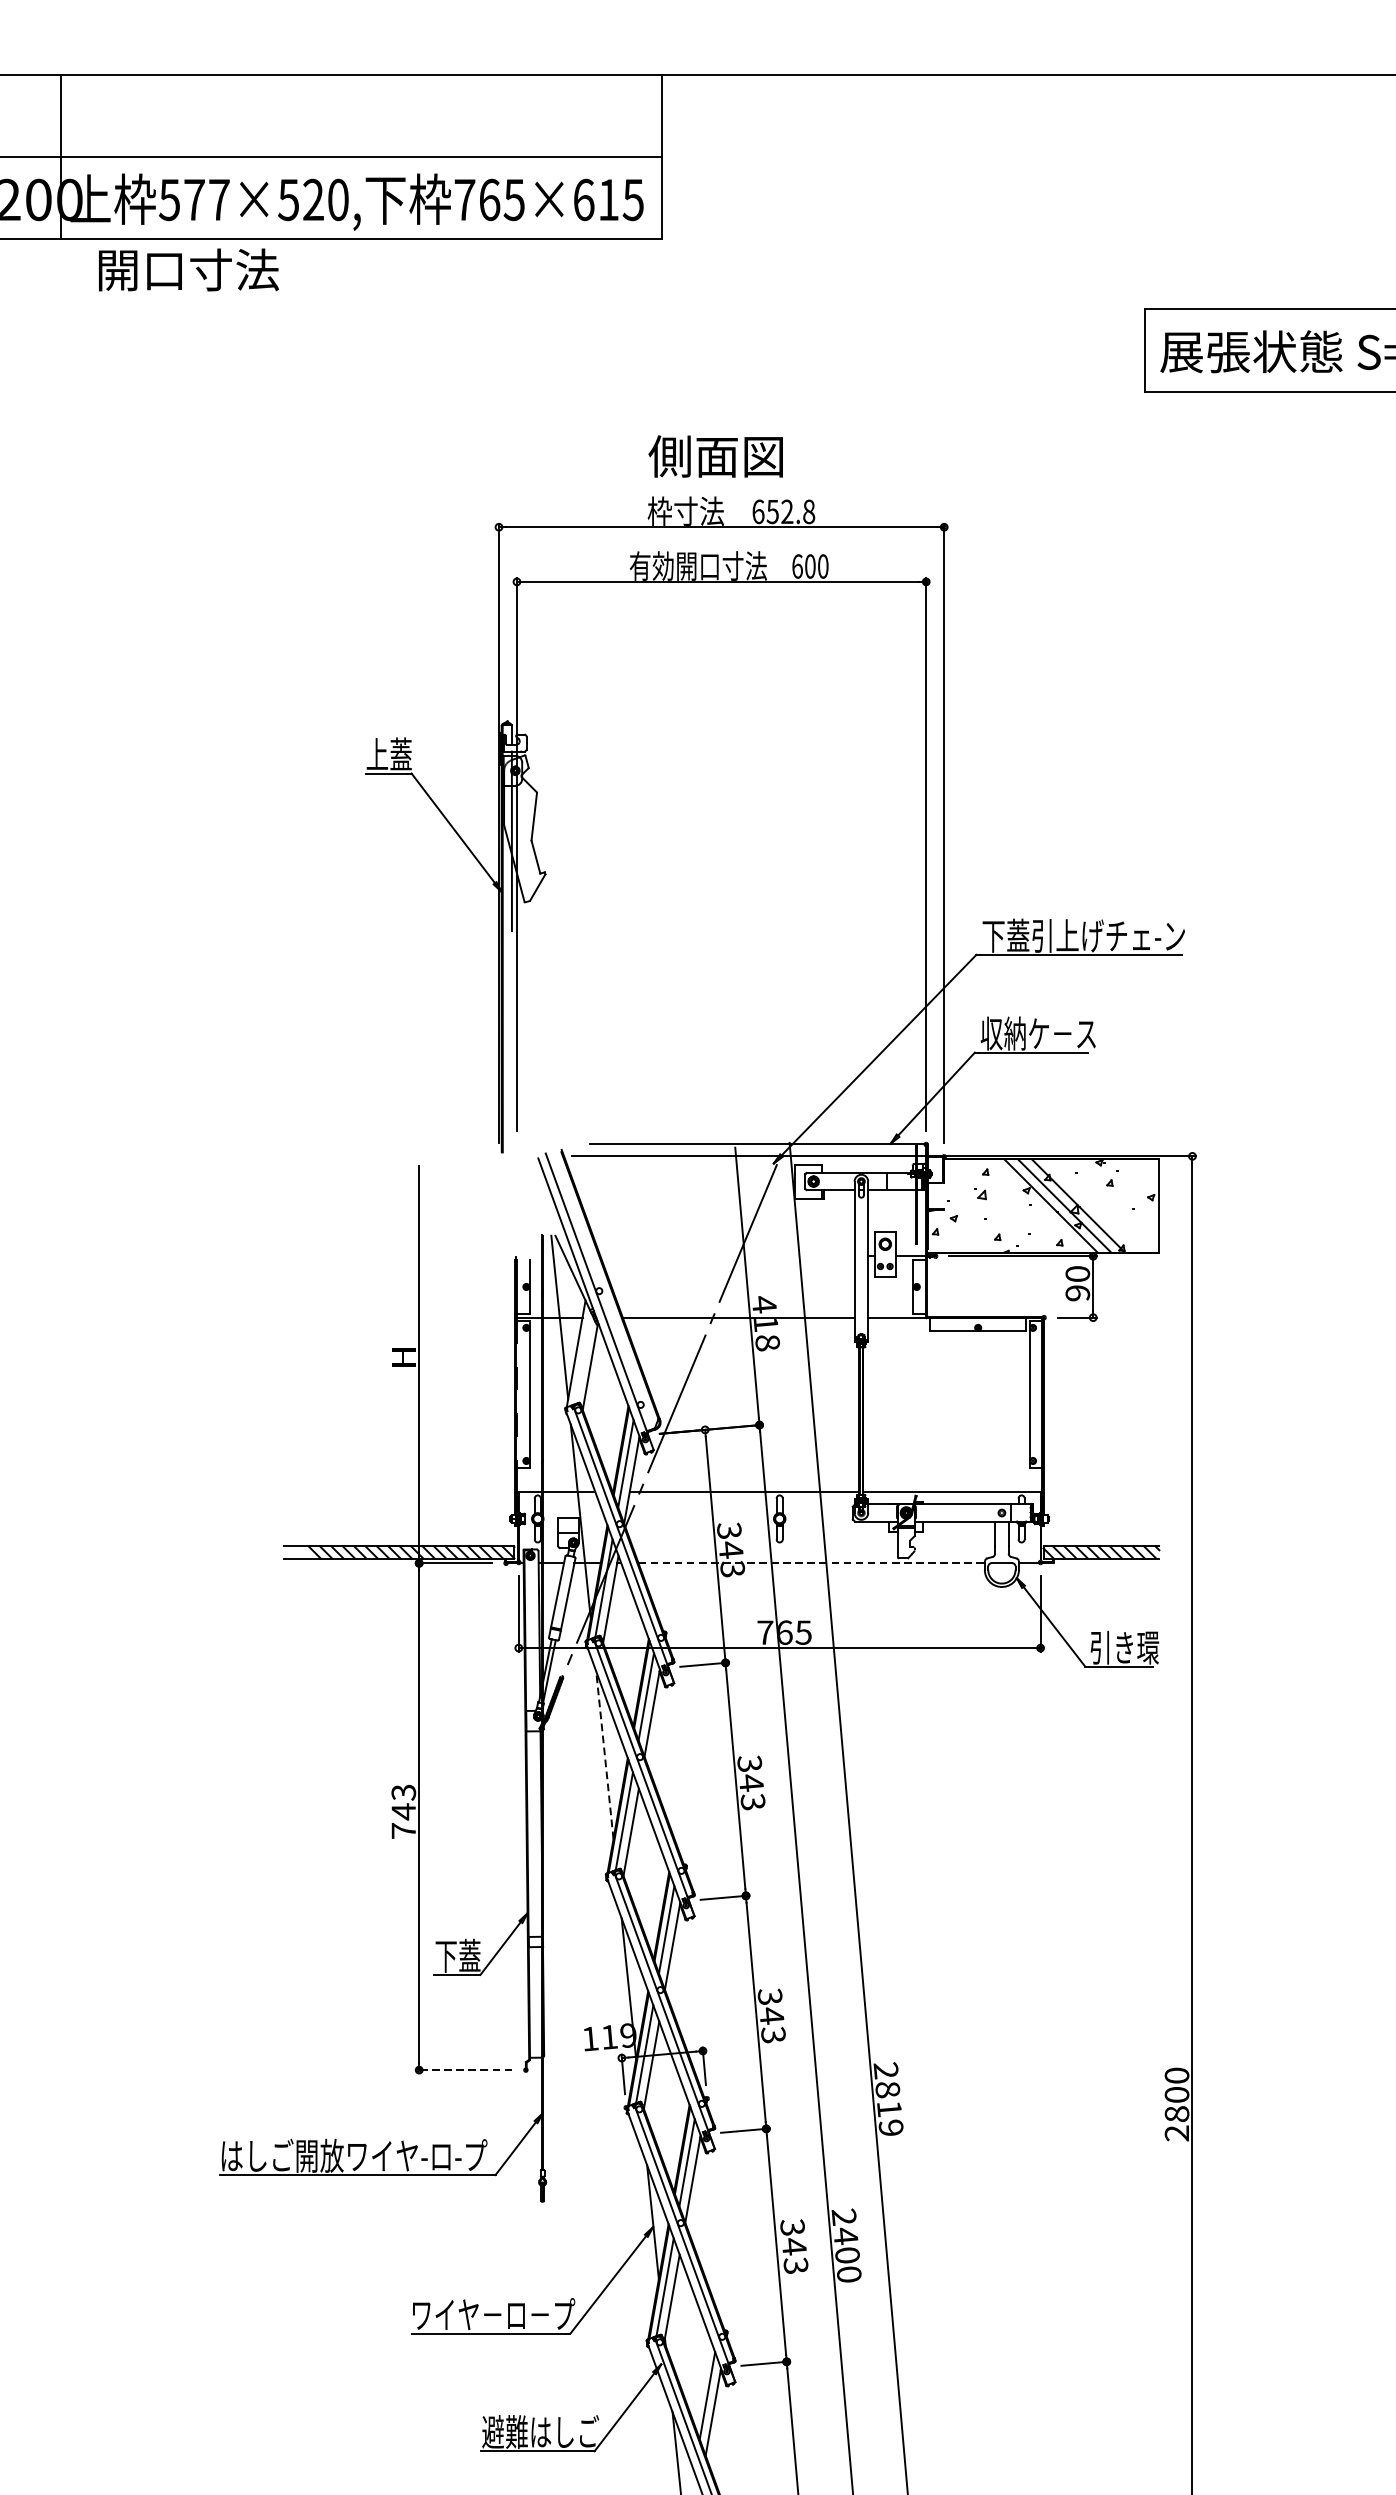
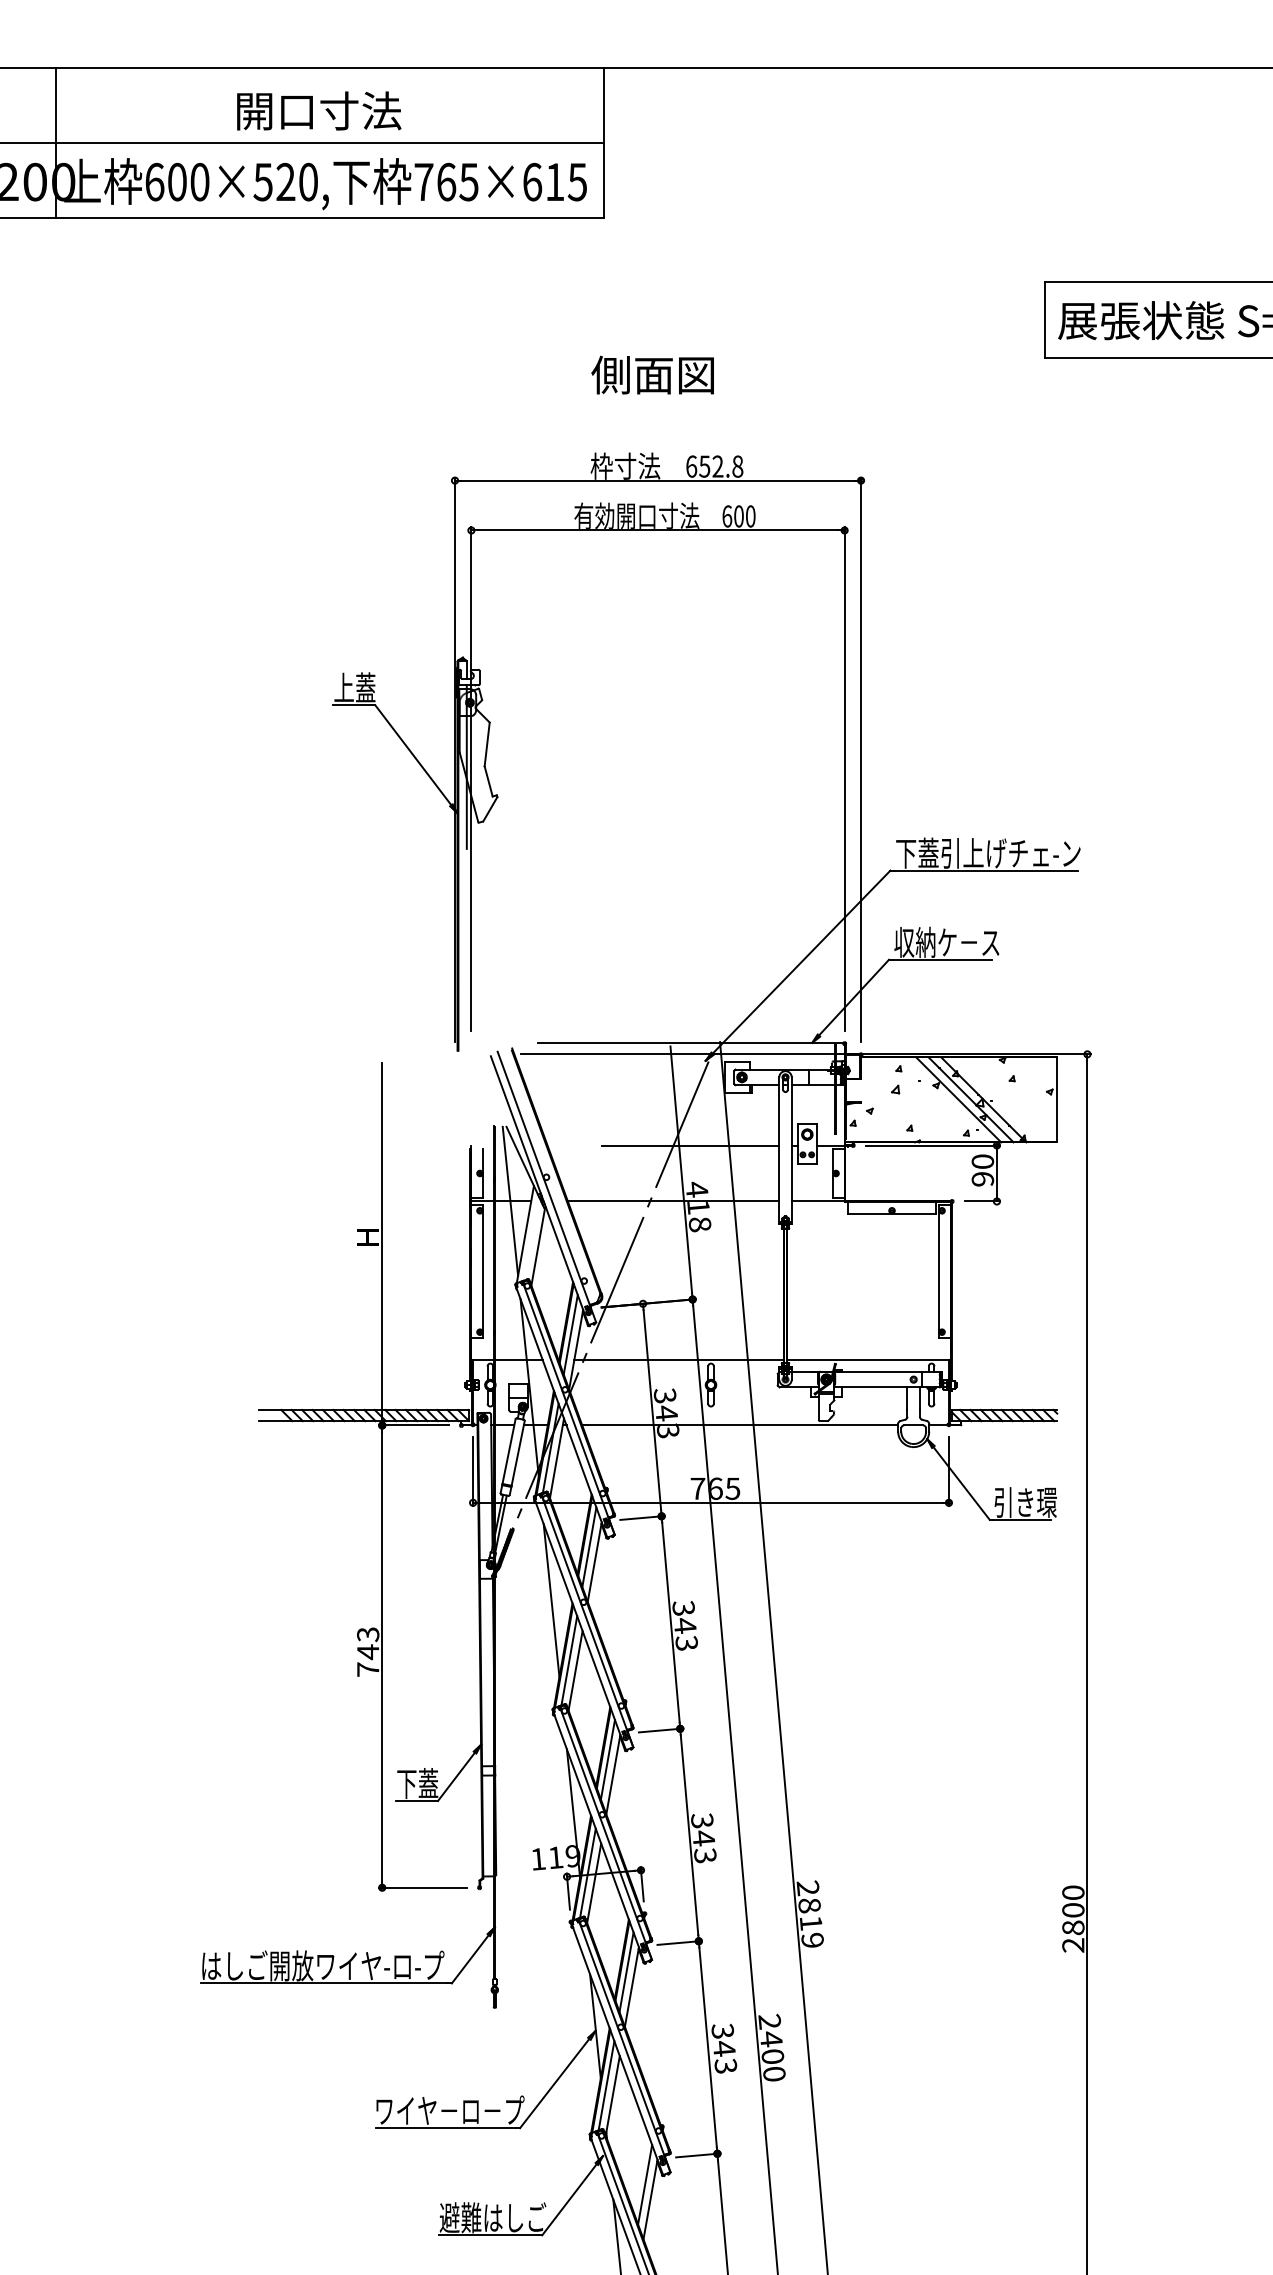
text: (193, 199) -> (176, 181), 577×520, -> 600×520,
text: (189, 269) -> (319, 110), moved
text: (715, 455) -> (652, 374), moved
line: (757, 1256) -> (690, 1145), added
line: (812, 1563) -> (740, 1425), dashed -> solid
line: (604, 1755) -> (551, 1600), dashed -> solid
line: (464, 2069) -> (423, 1887), dashed -> solid

